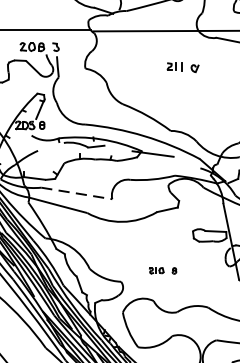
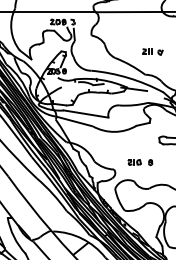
part: (182, 66) -> (152, 51), moved
line: (77, 194) -> (86, 114), dashed -> solid
part: (163, 270) -> (140, 162), size x1.43

